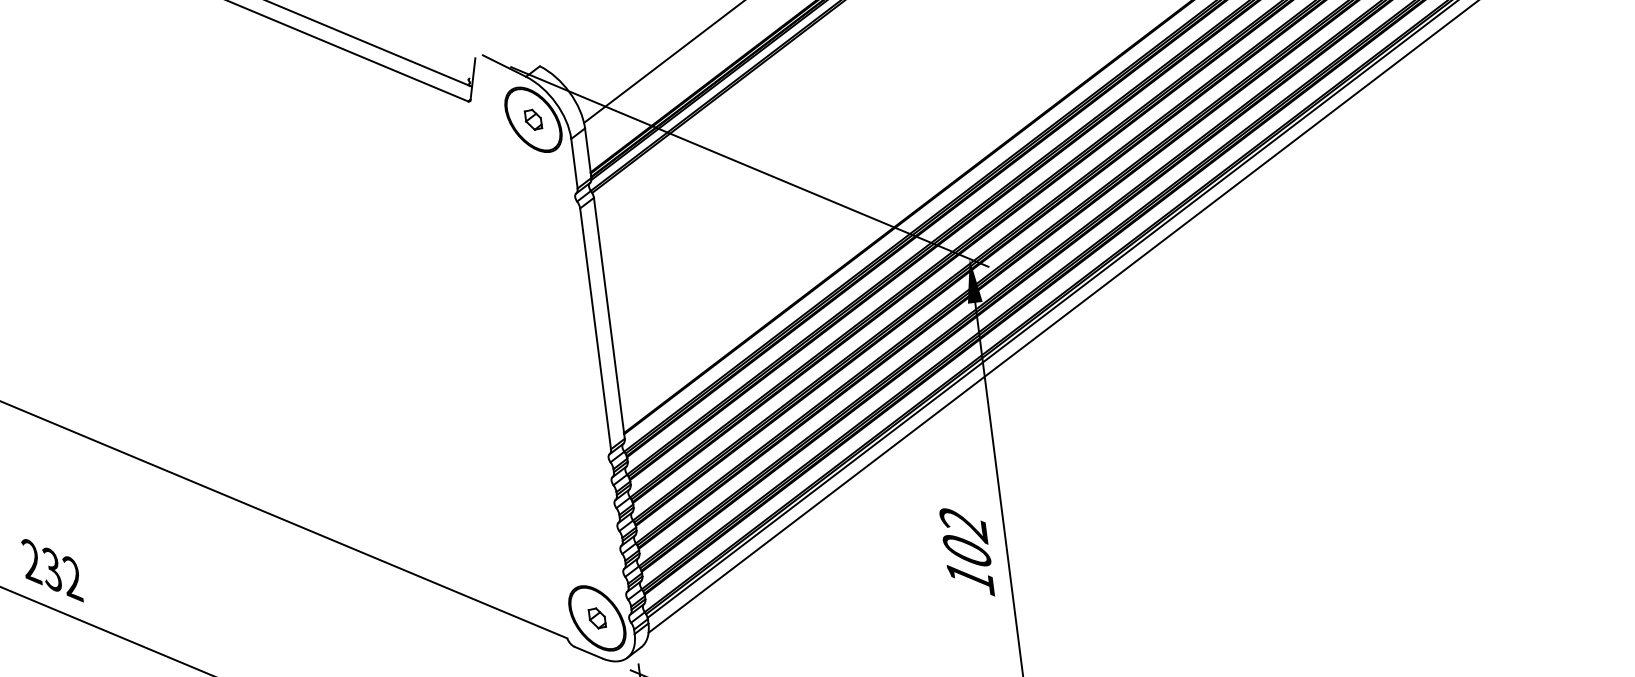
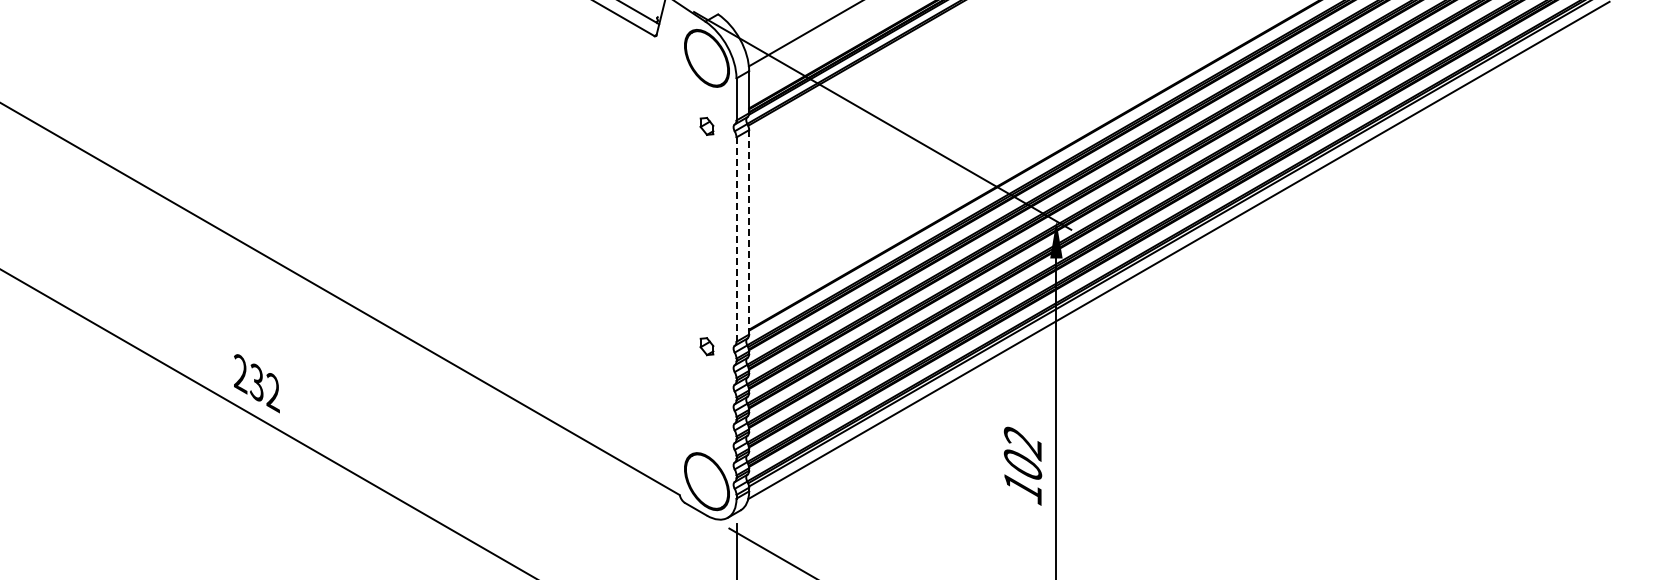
part: (532, 118) -> (706, 125), moved
line: (609, 318) -> (749, 232), solid -> dashed
line: (595, 328) -> (736, 239), solid -> dashed
part: (596, 618) -> (706, 346), moved

